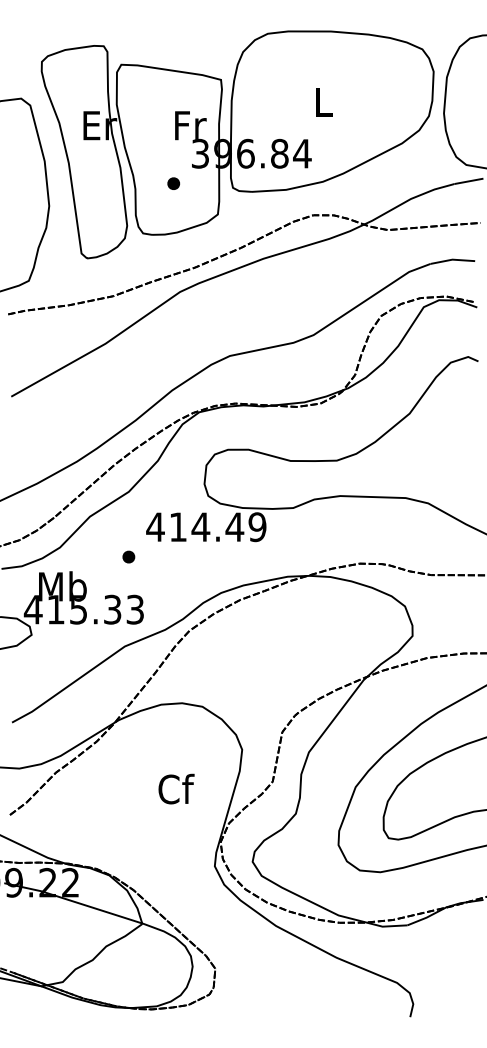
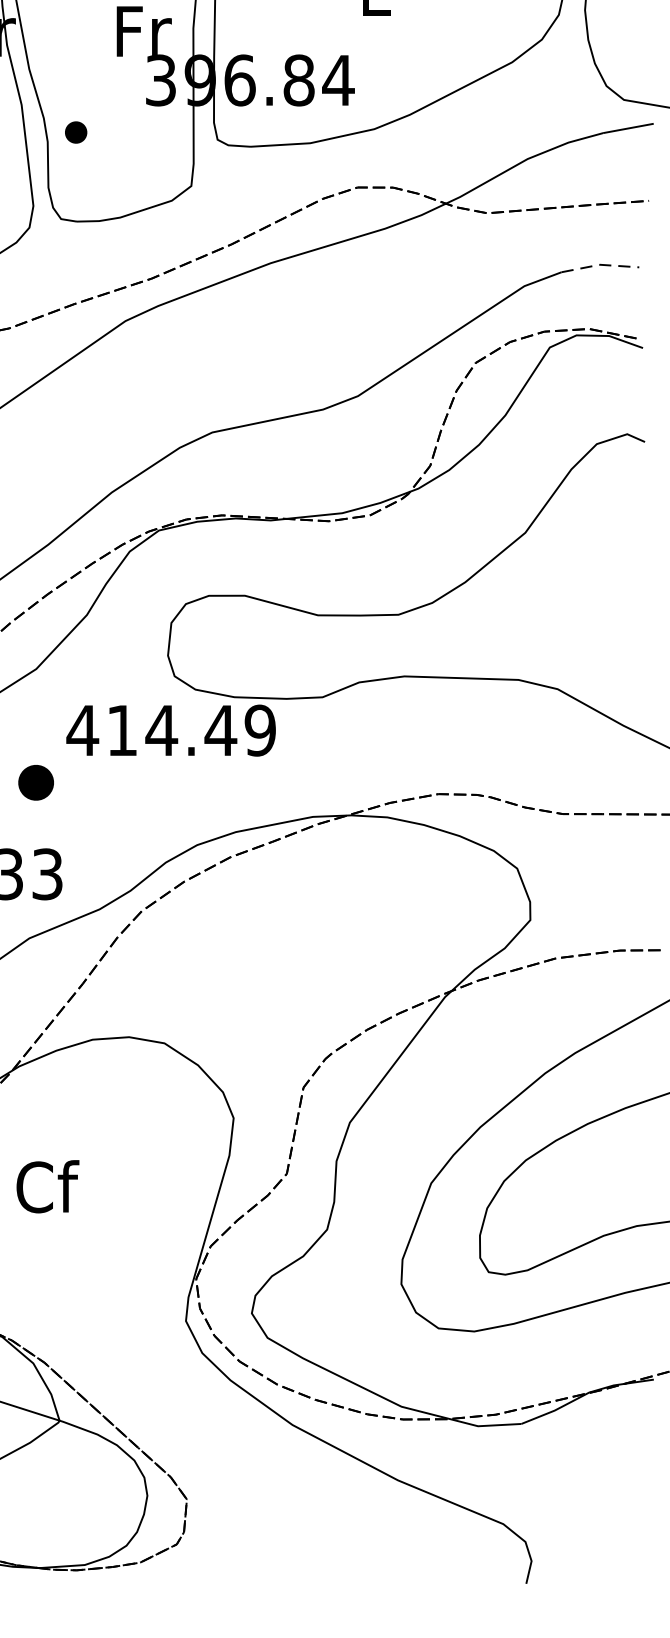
part: (173, 183) -> (75, 132), moved
line: (452, 259) -> (599, 264), solid -> dashed
part: (128, 556) -> (35, 781), size x1.6
text: (176, 788) -> (47, 1185), moved

